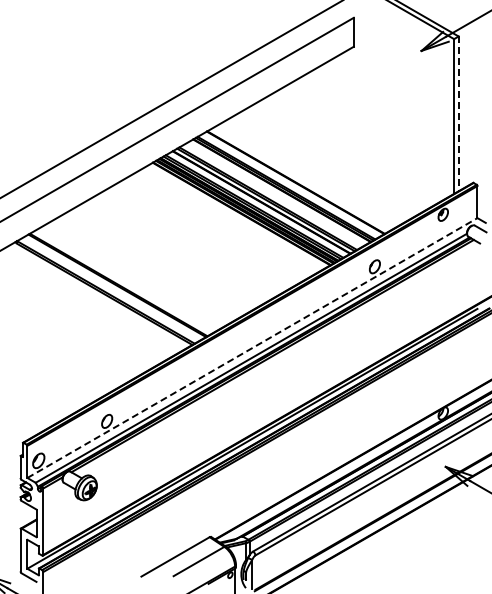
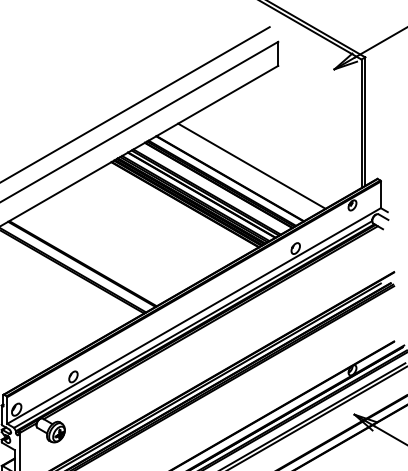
line: (458, 114) -> (365, 122), dashed -> solid
line: (321, 167) -> (251, 166), added
line: (252, 348) -> (194, 316), dashed -> solid

